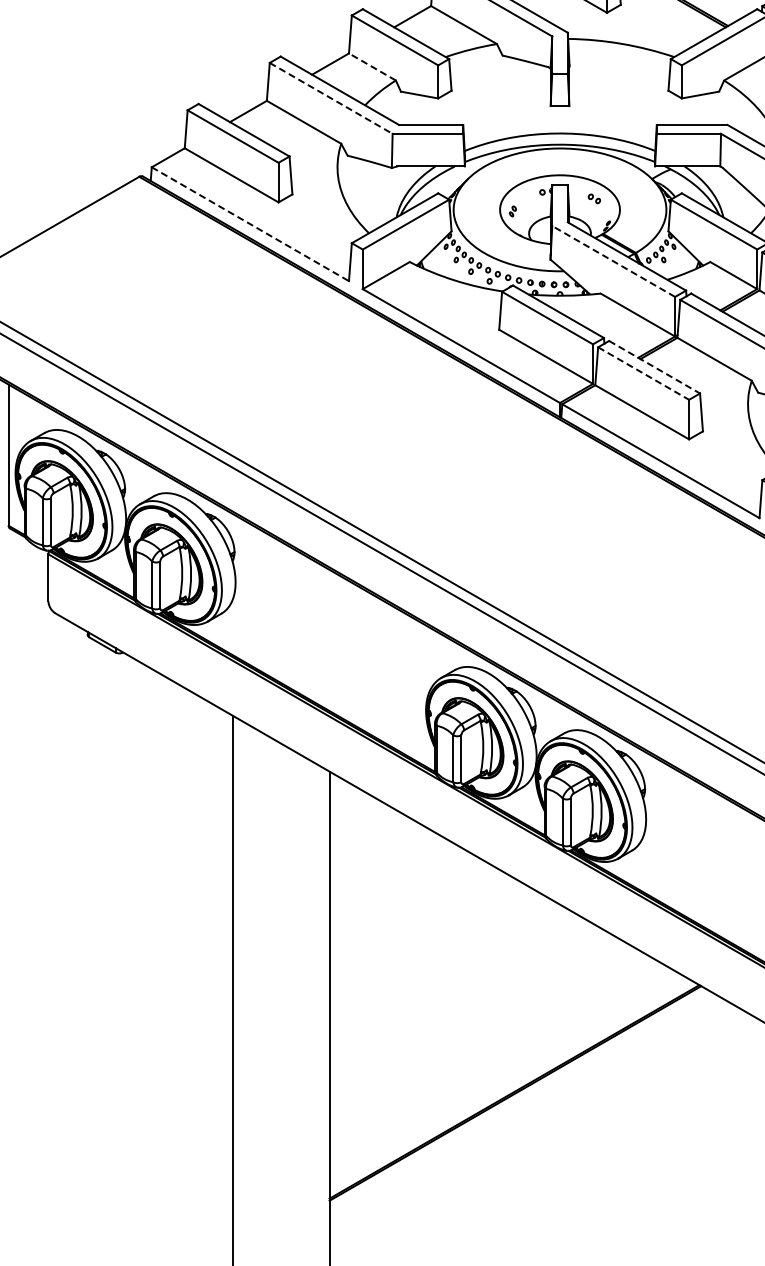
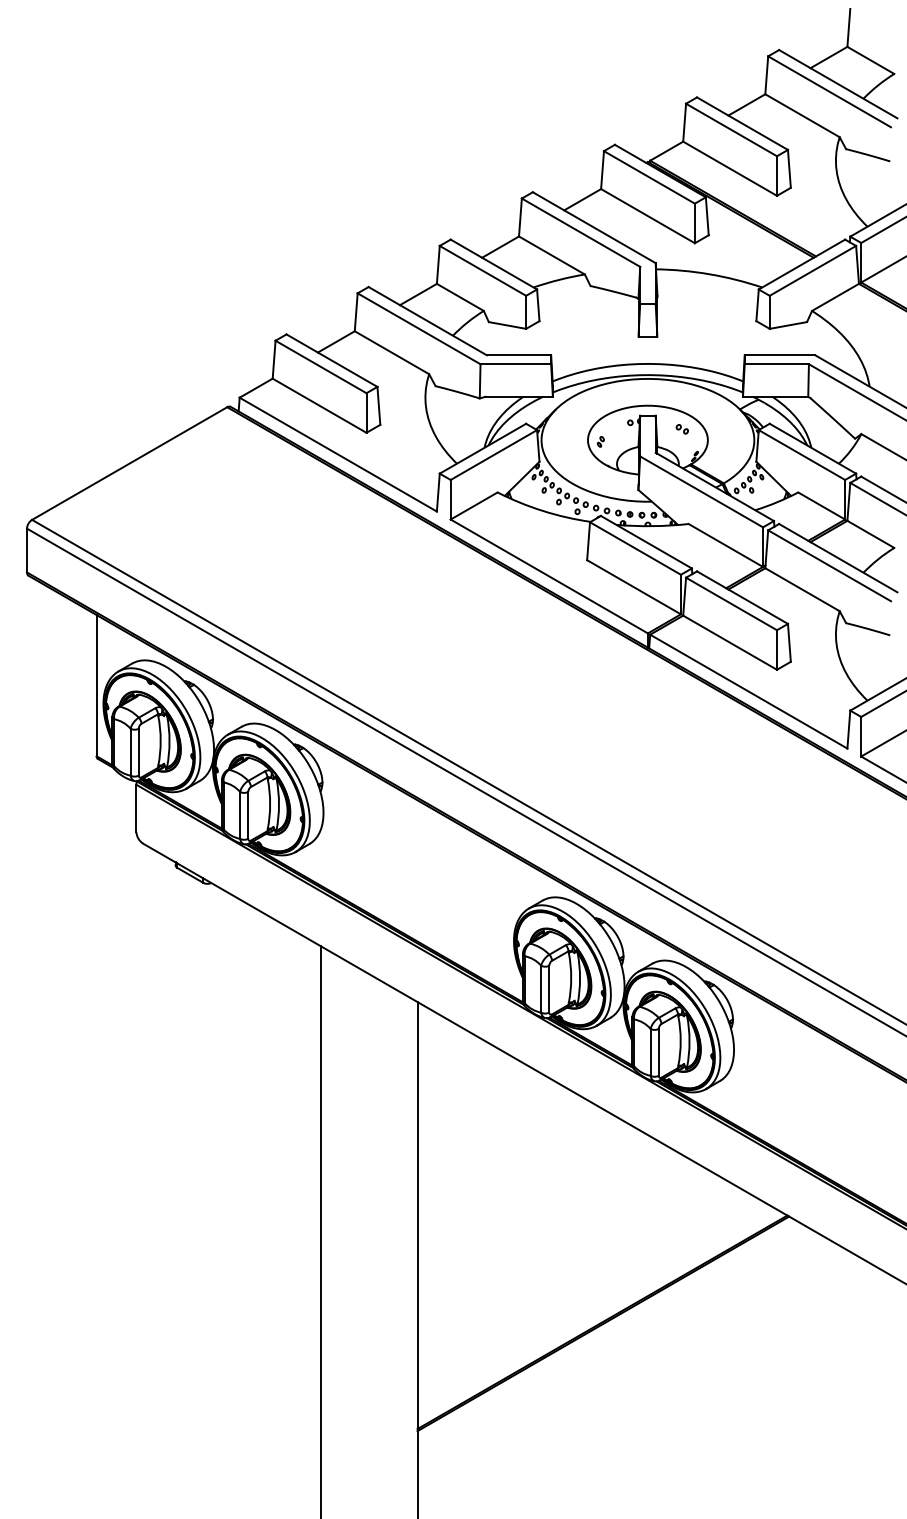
line: (371, 67) -> (459, 297), dashed -> solid
line: (331, 98) -> (419, 328), dashed -> solid
line: (250, 224) -> (338, 454), dashed -> solid
line: (613, 261) -> (701, 491), dashed -> solid
line: (654, 367) -> (742, 597), dashed -> solid
line: (643, 373) -> (731, 603), dashed -> solid

